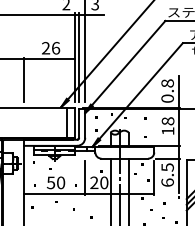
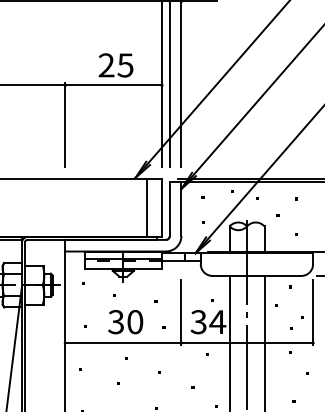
text: (55, 48) -> (124, 65), 26 -> 25
text: (51, 182) -> (117, 321), 50 -> 30
text: (99, 182) -> (208, 321), 20 -> 34

